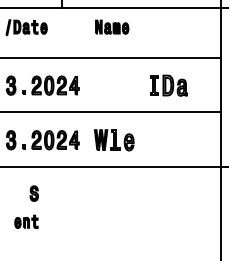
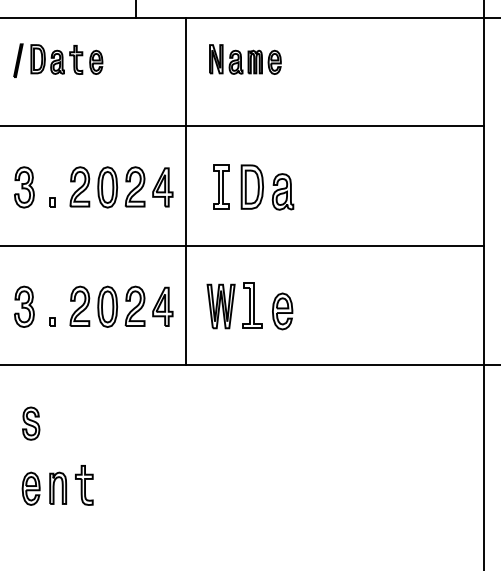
part: (168, 85) -> (252, 187), moved
line: (85, 87) -> (187, 191), added
part: (33, 193) -> (29, 423), moved
part: (26, 221) -> (57, 484), size x1.43

